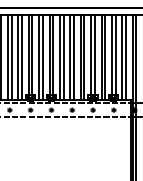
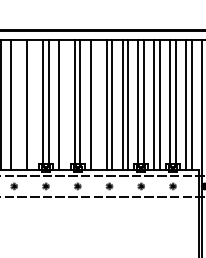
line: (11, 56) -> (16, 104), removed
line: (22, 56) -> (33, 104), removed
line: (42, 56) -> (64, 104), removed
line: (63, 56) -> (96, 104), removed

